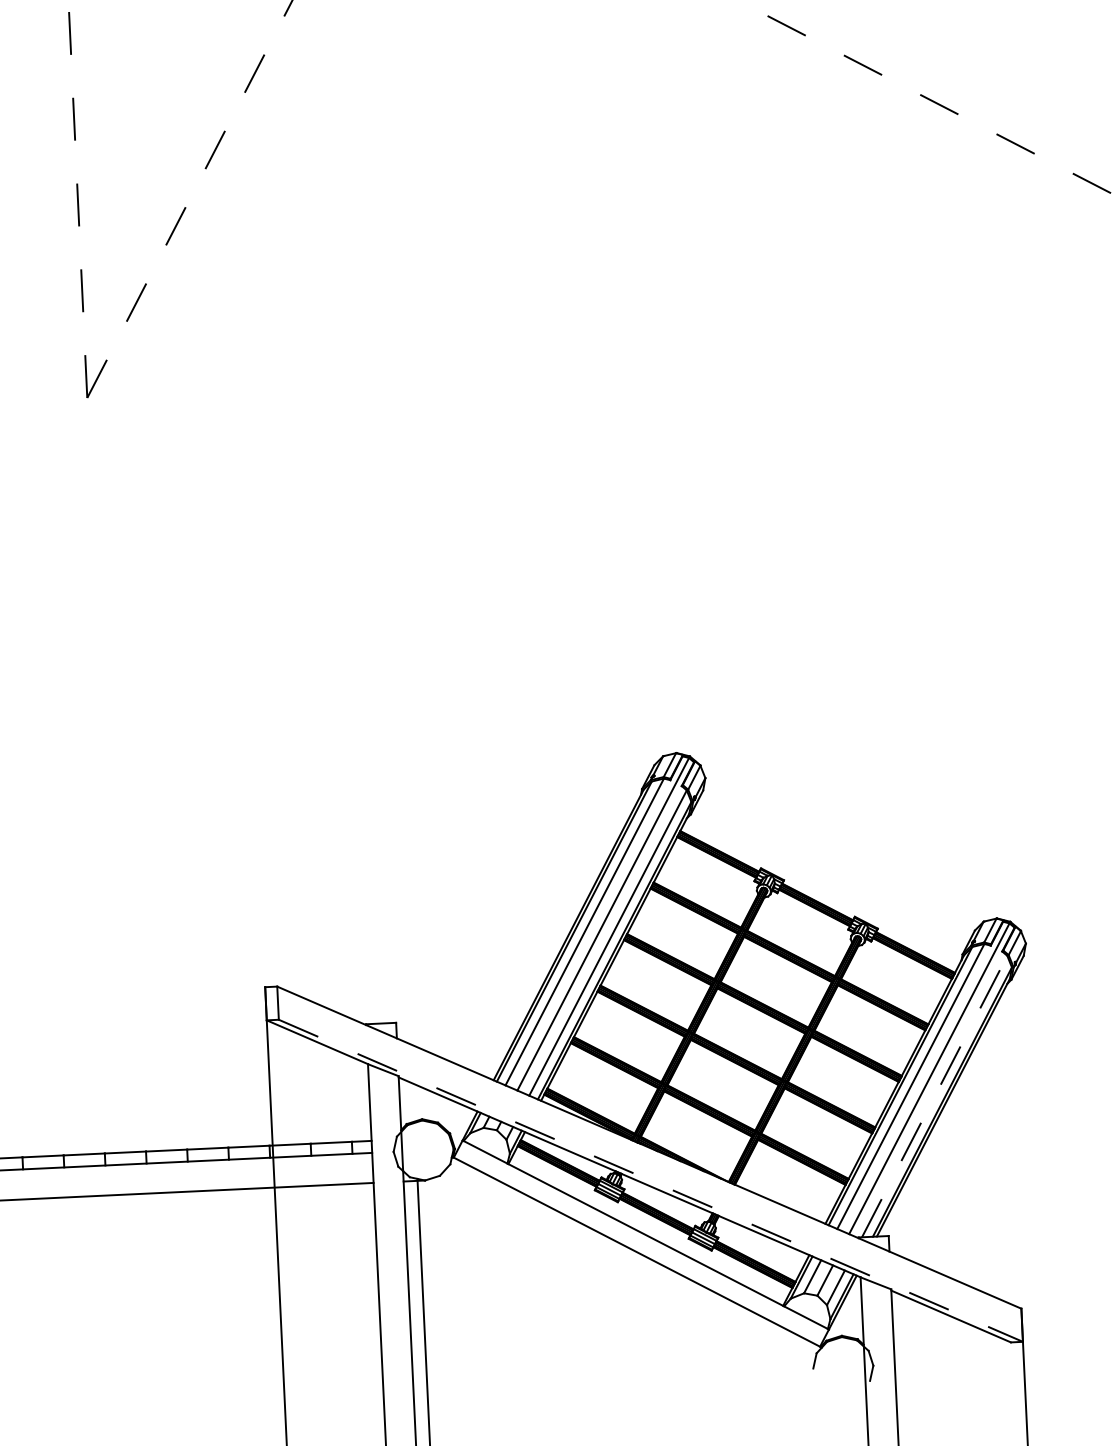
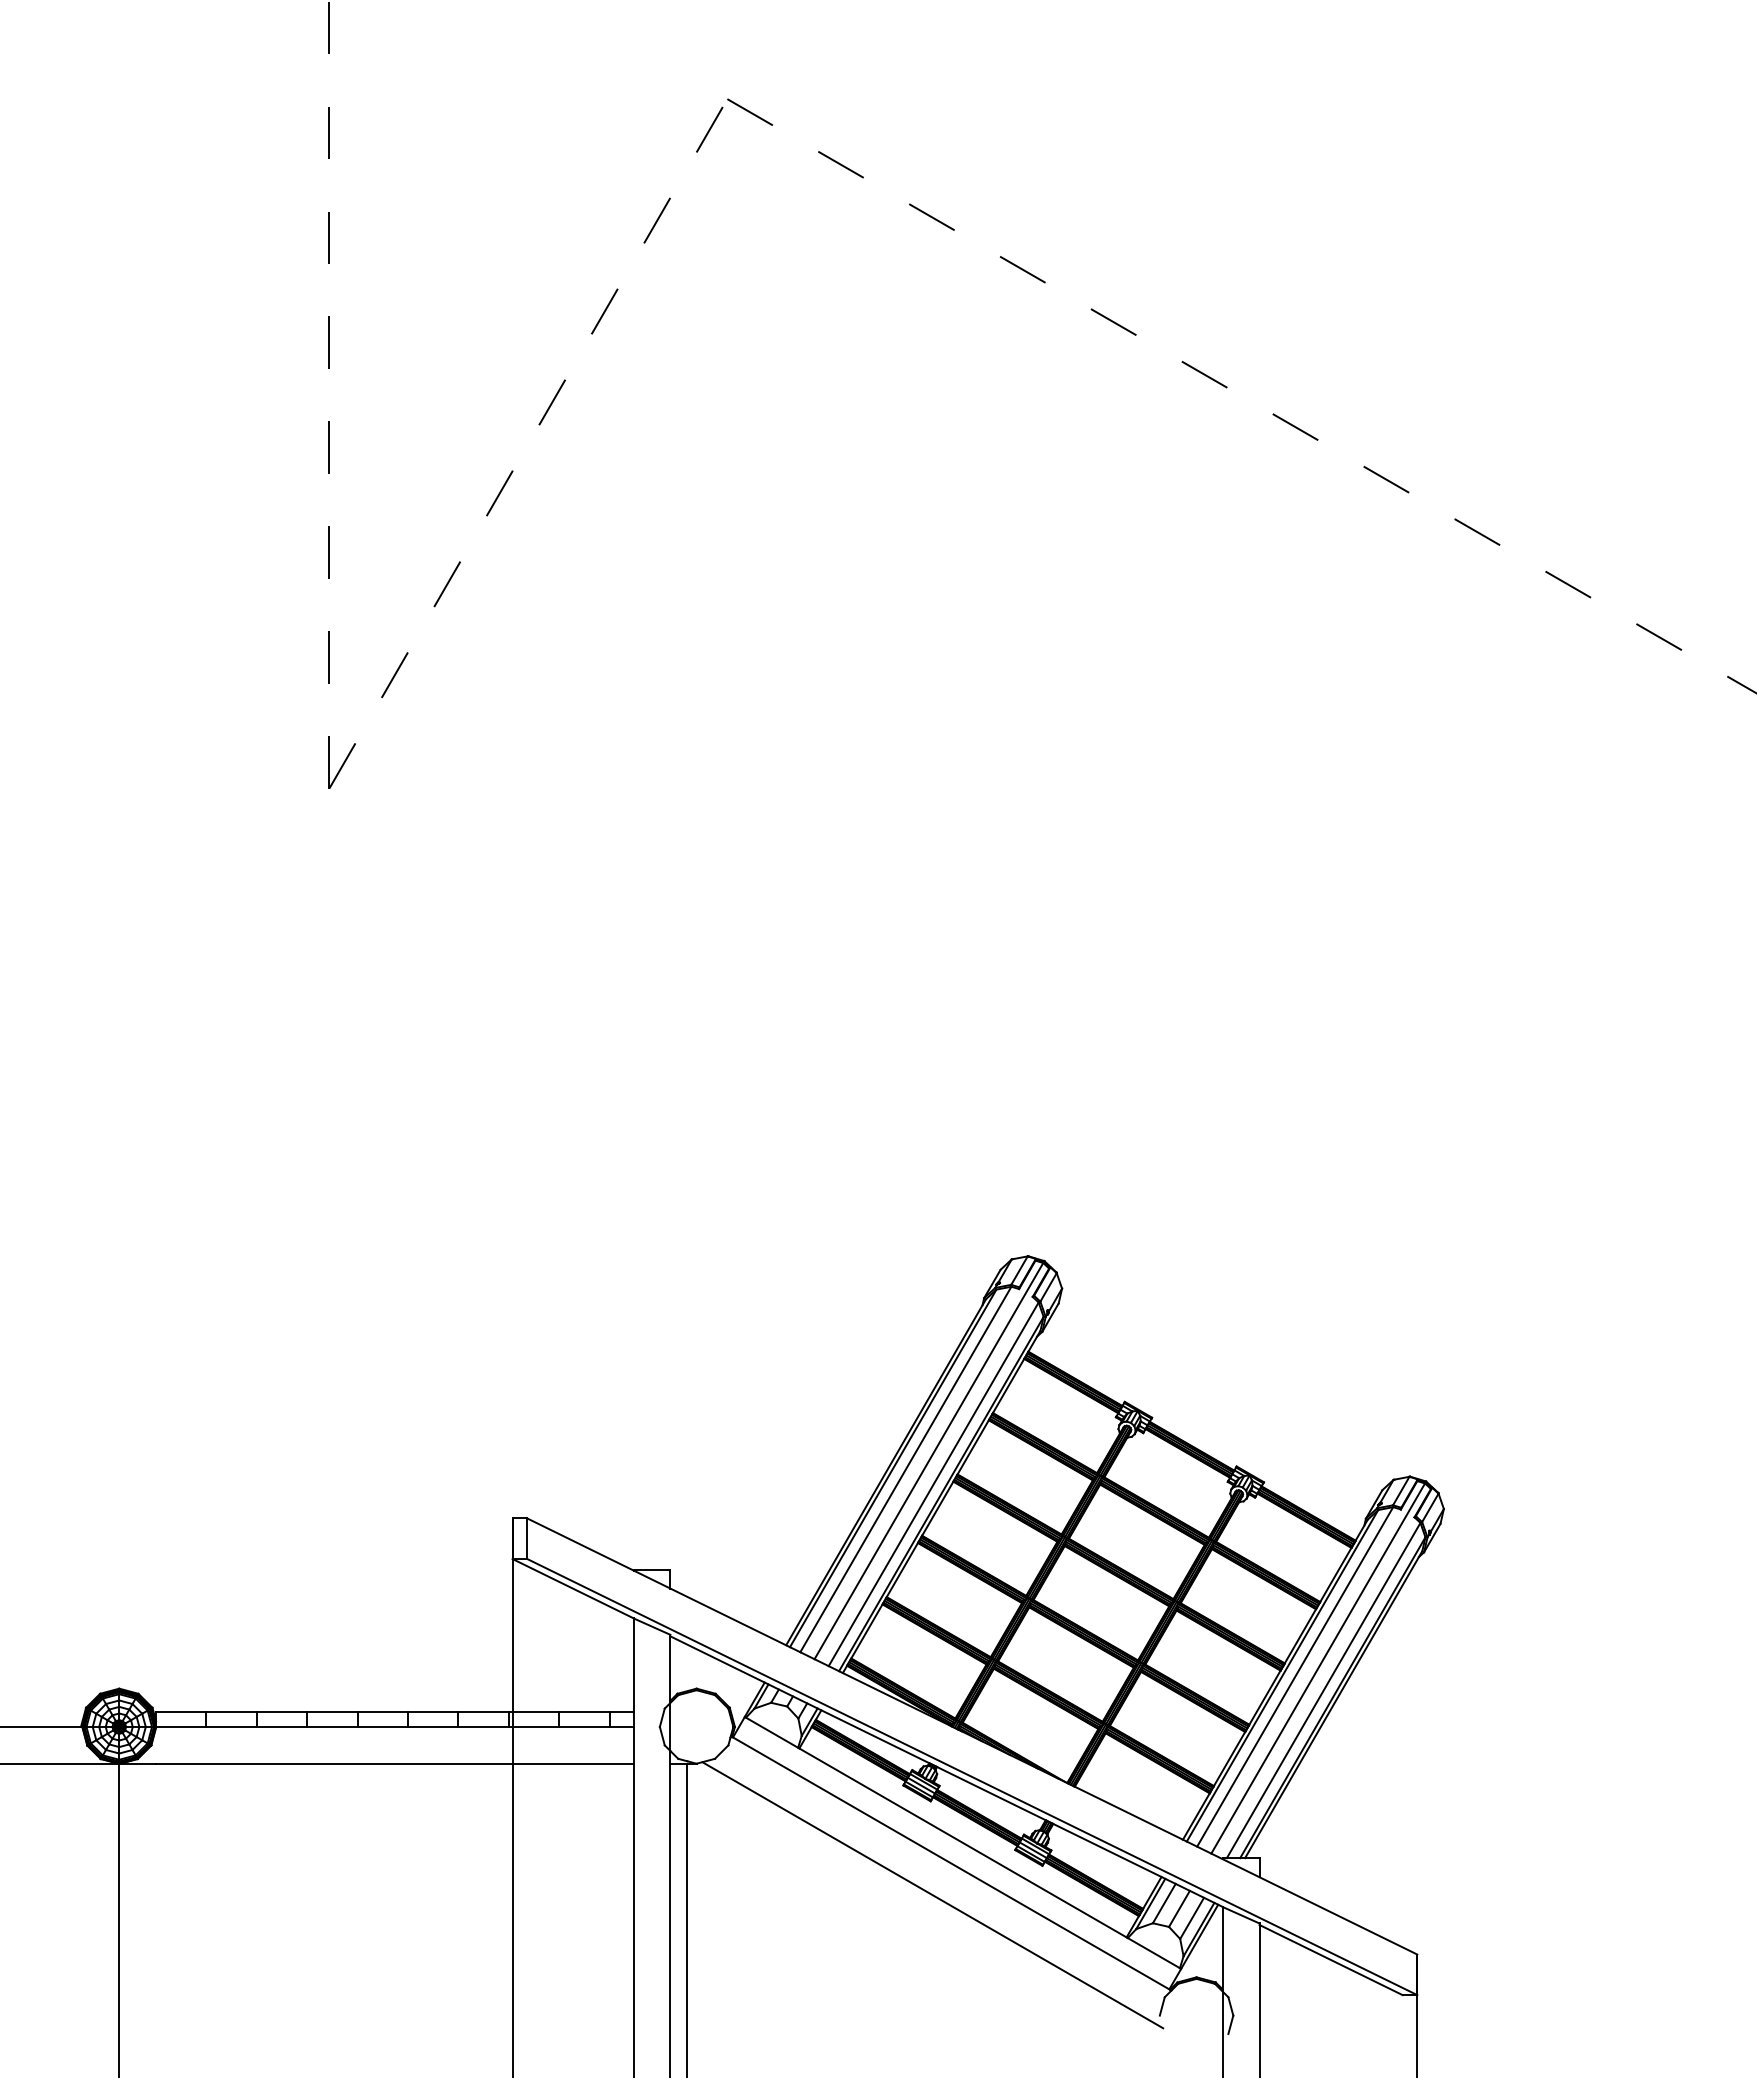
line: (934, 1096) -> (1323, 1690), dashed -> solid
line: (651, 1181) -> (972, 1777), dashed -> solid
line: (622, 1279) -> (932, 1895), added

